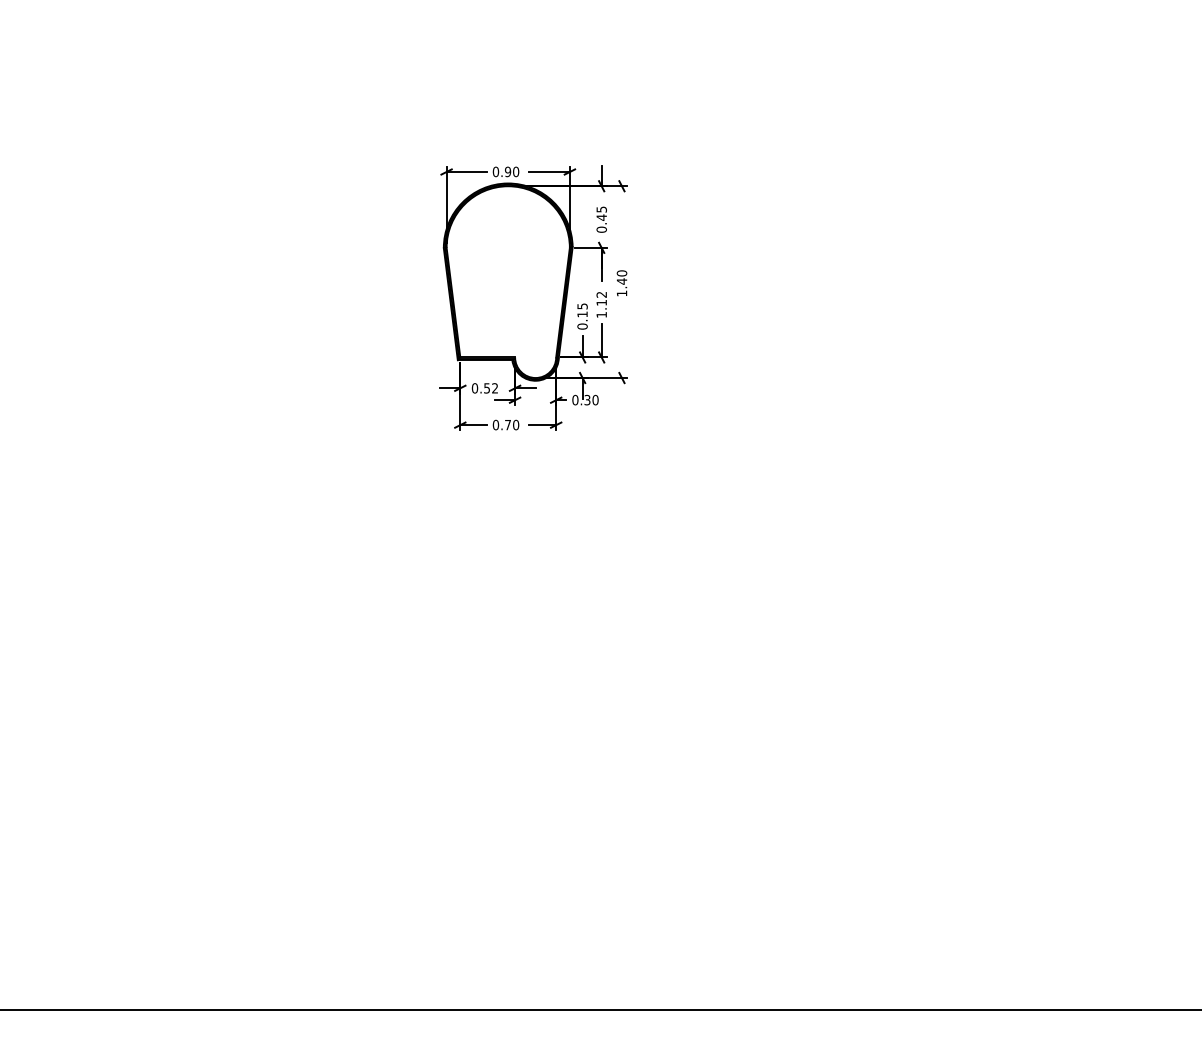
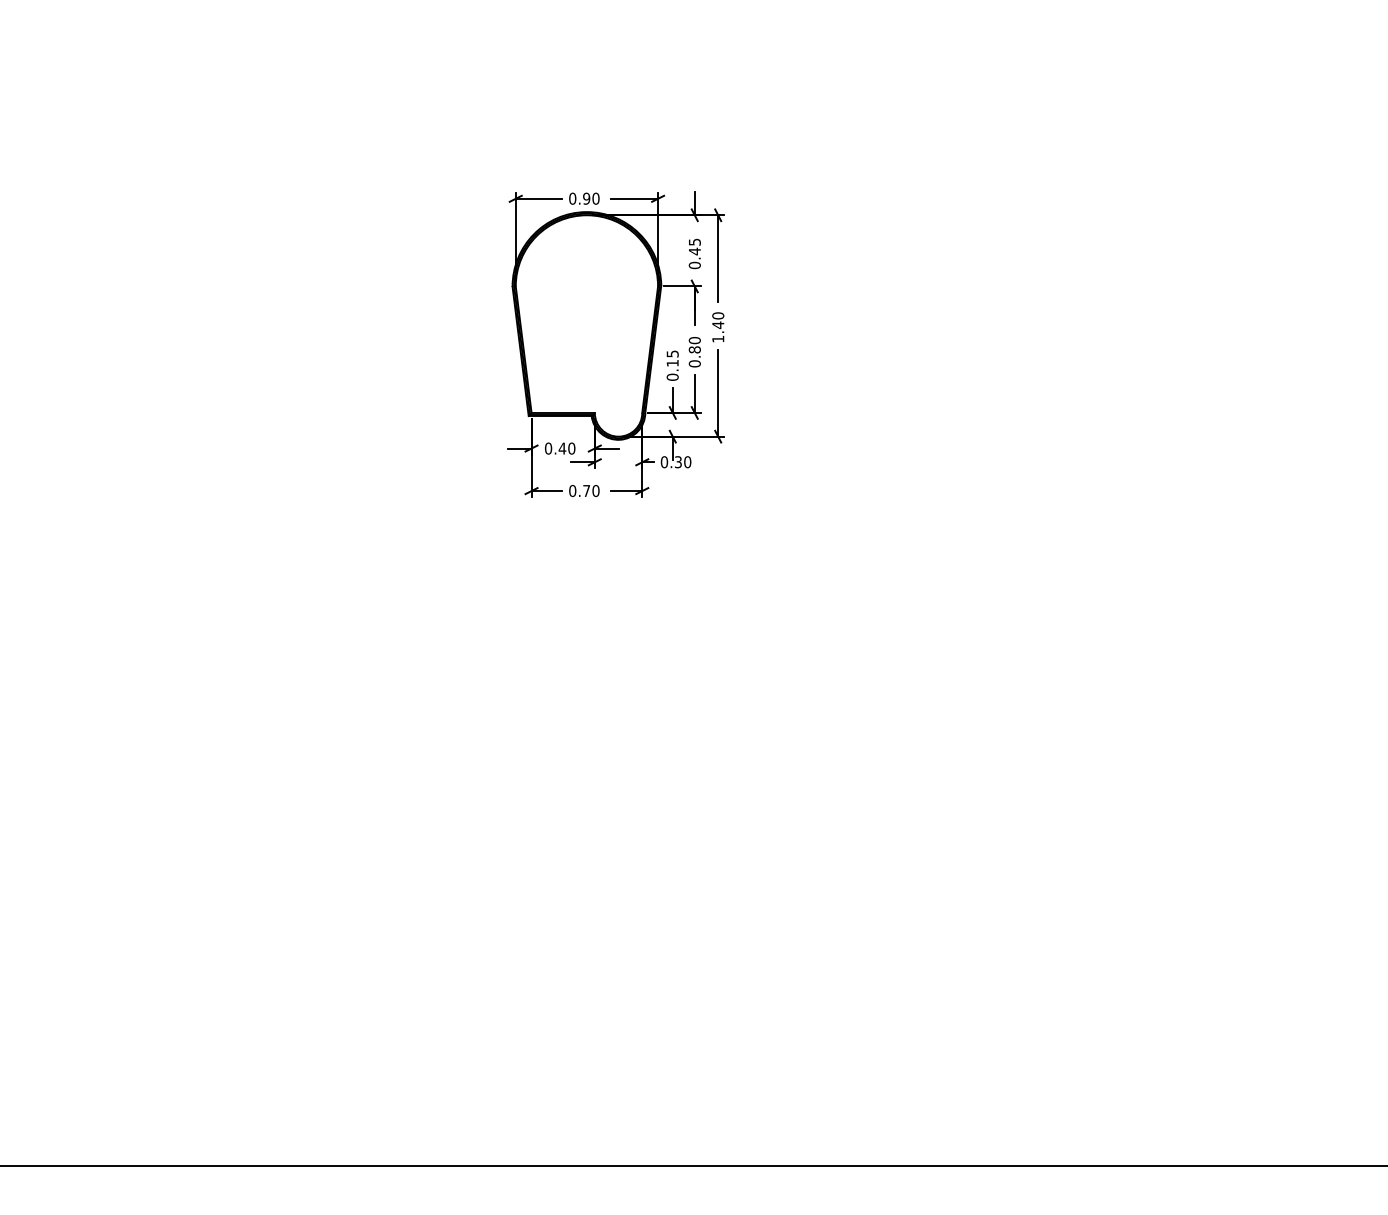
line: (622, 223) -> (718, 258), added
text: (601, 305) -> (694, 352), 1.12 -> 0.80
line: (622, 339) -> (718, 392), added
text: (490, 388) -> (566, 448), 0.52 -> 0.40

